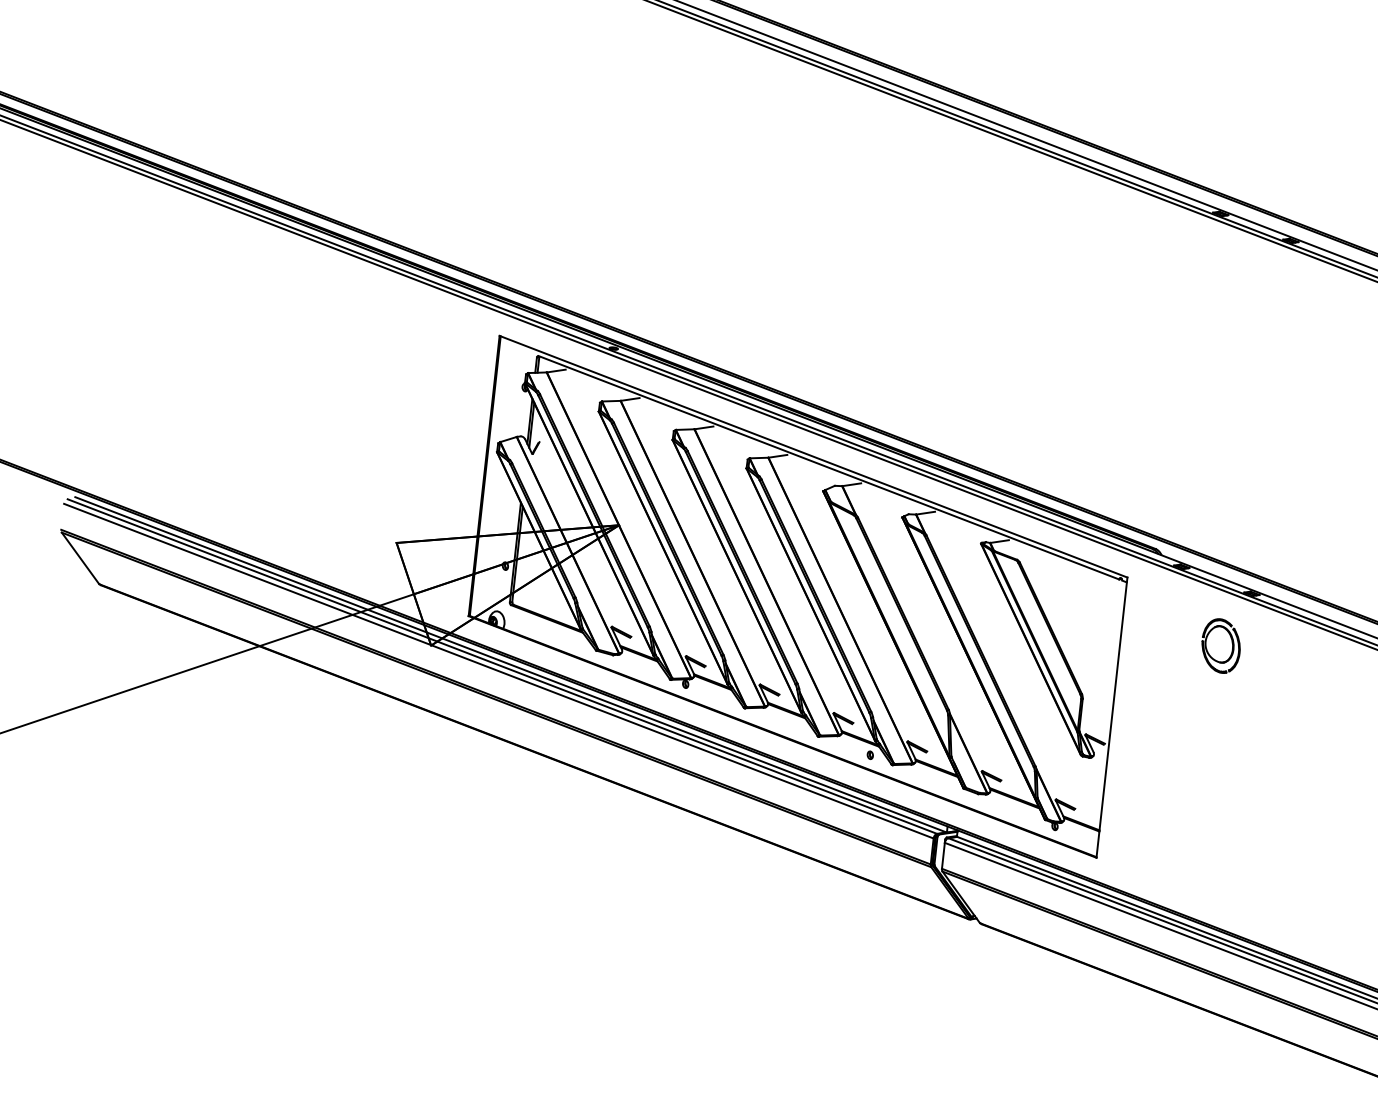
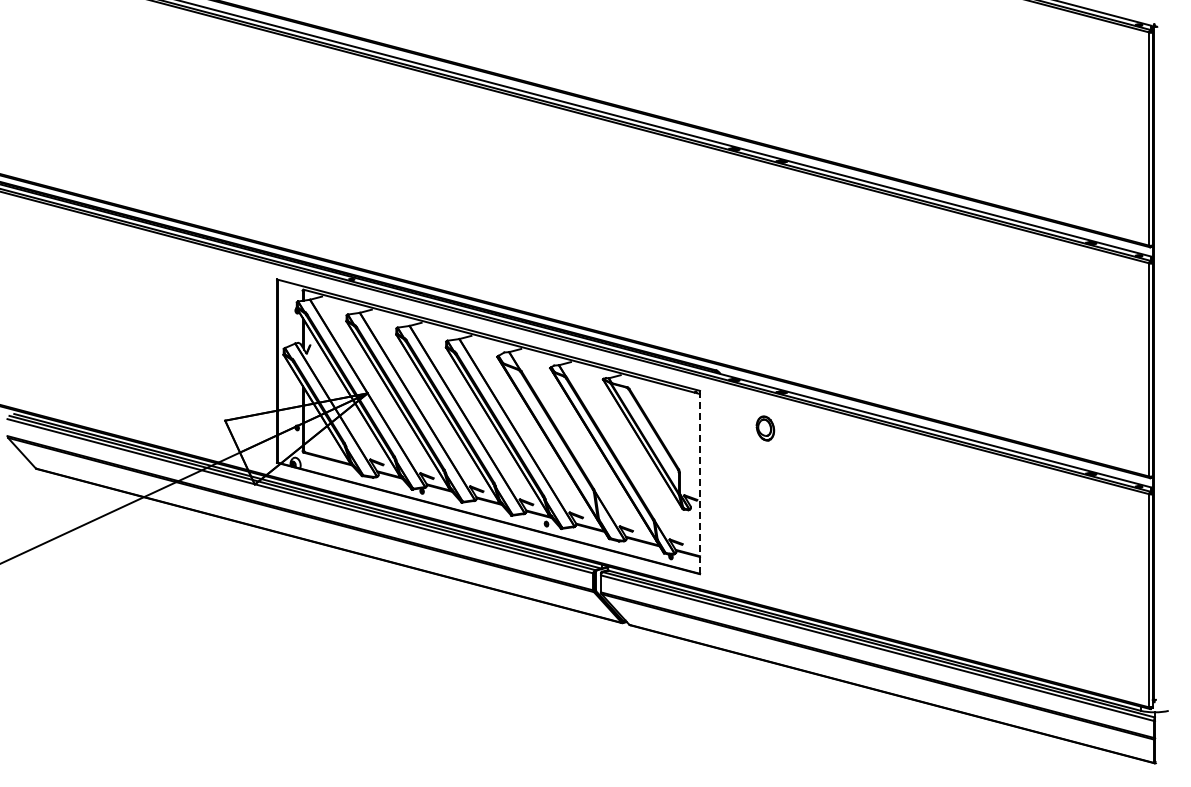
part: (1221, 646) -> (765, 428), size x0.7
line: (1112, 717) -> (700, 482), solid -> dashed

